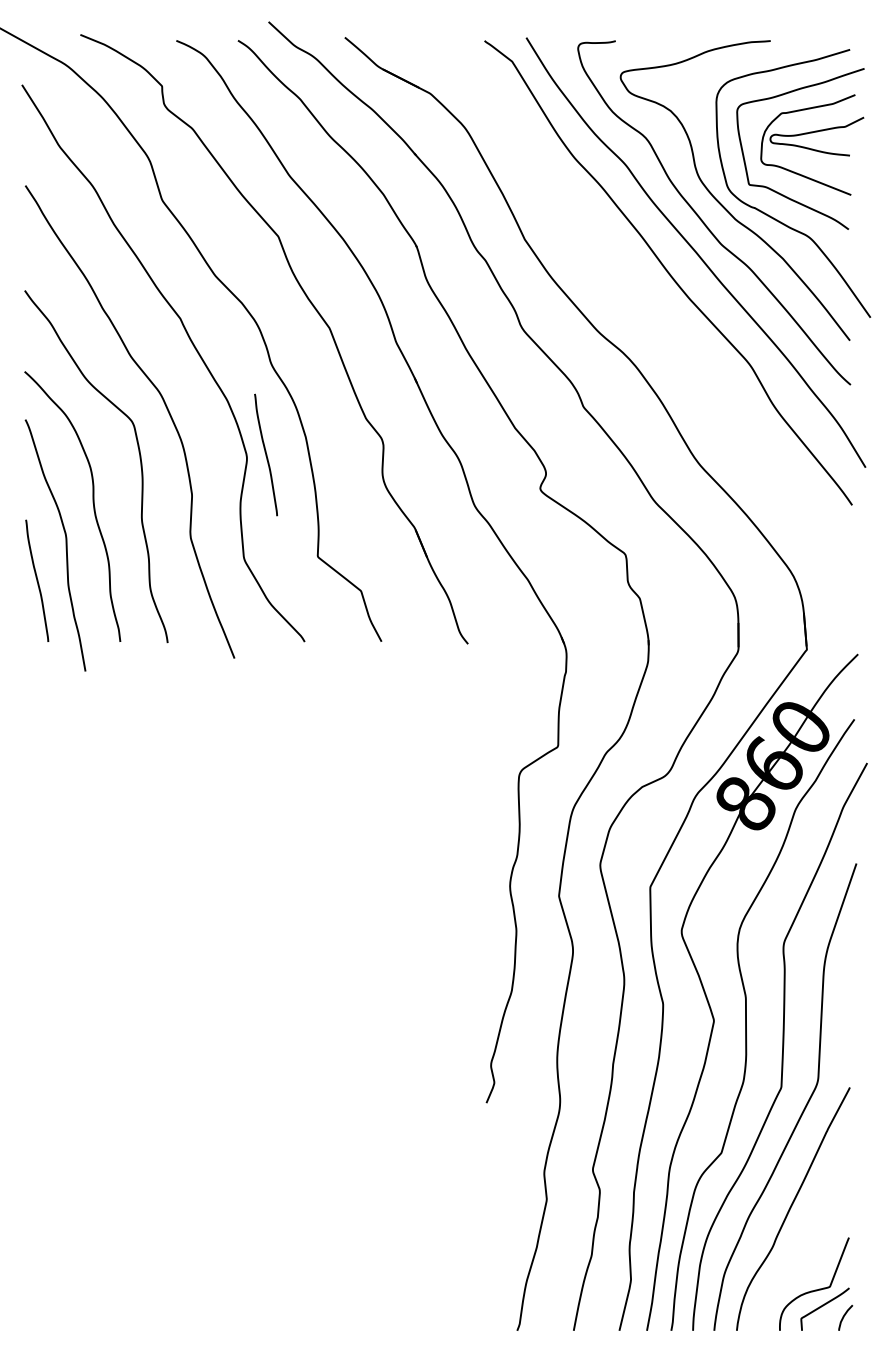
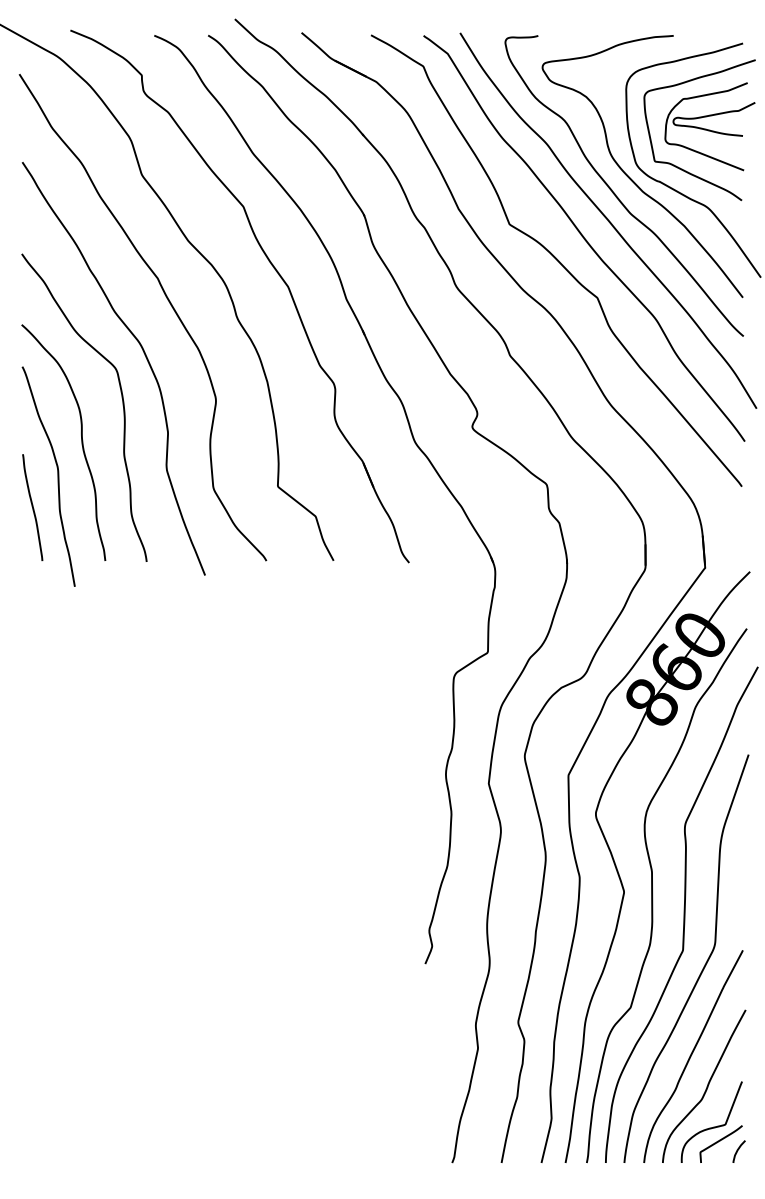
curve: (636, 298) -> (556, 260), added
curve: (265, 454) -> (232, 397), removed
curve: (808, 1243) -> (706, 1086), added

